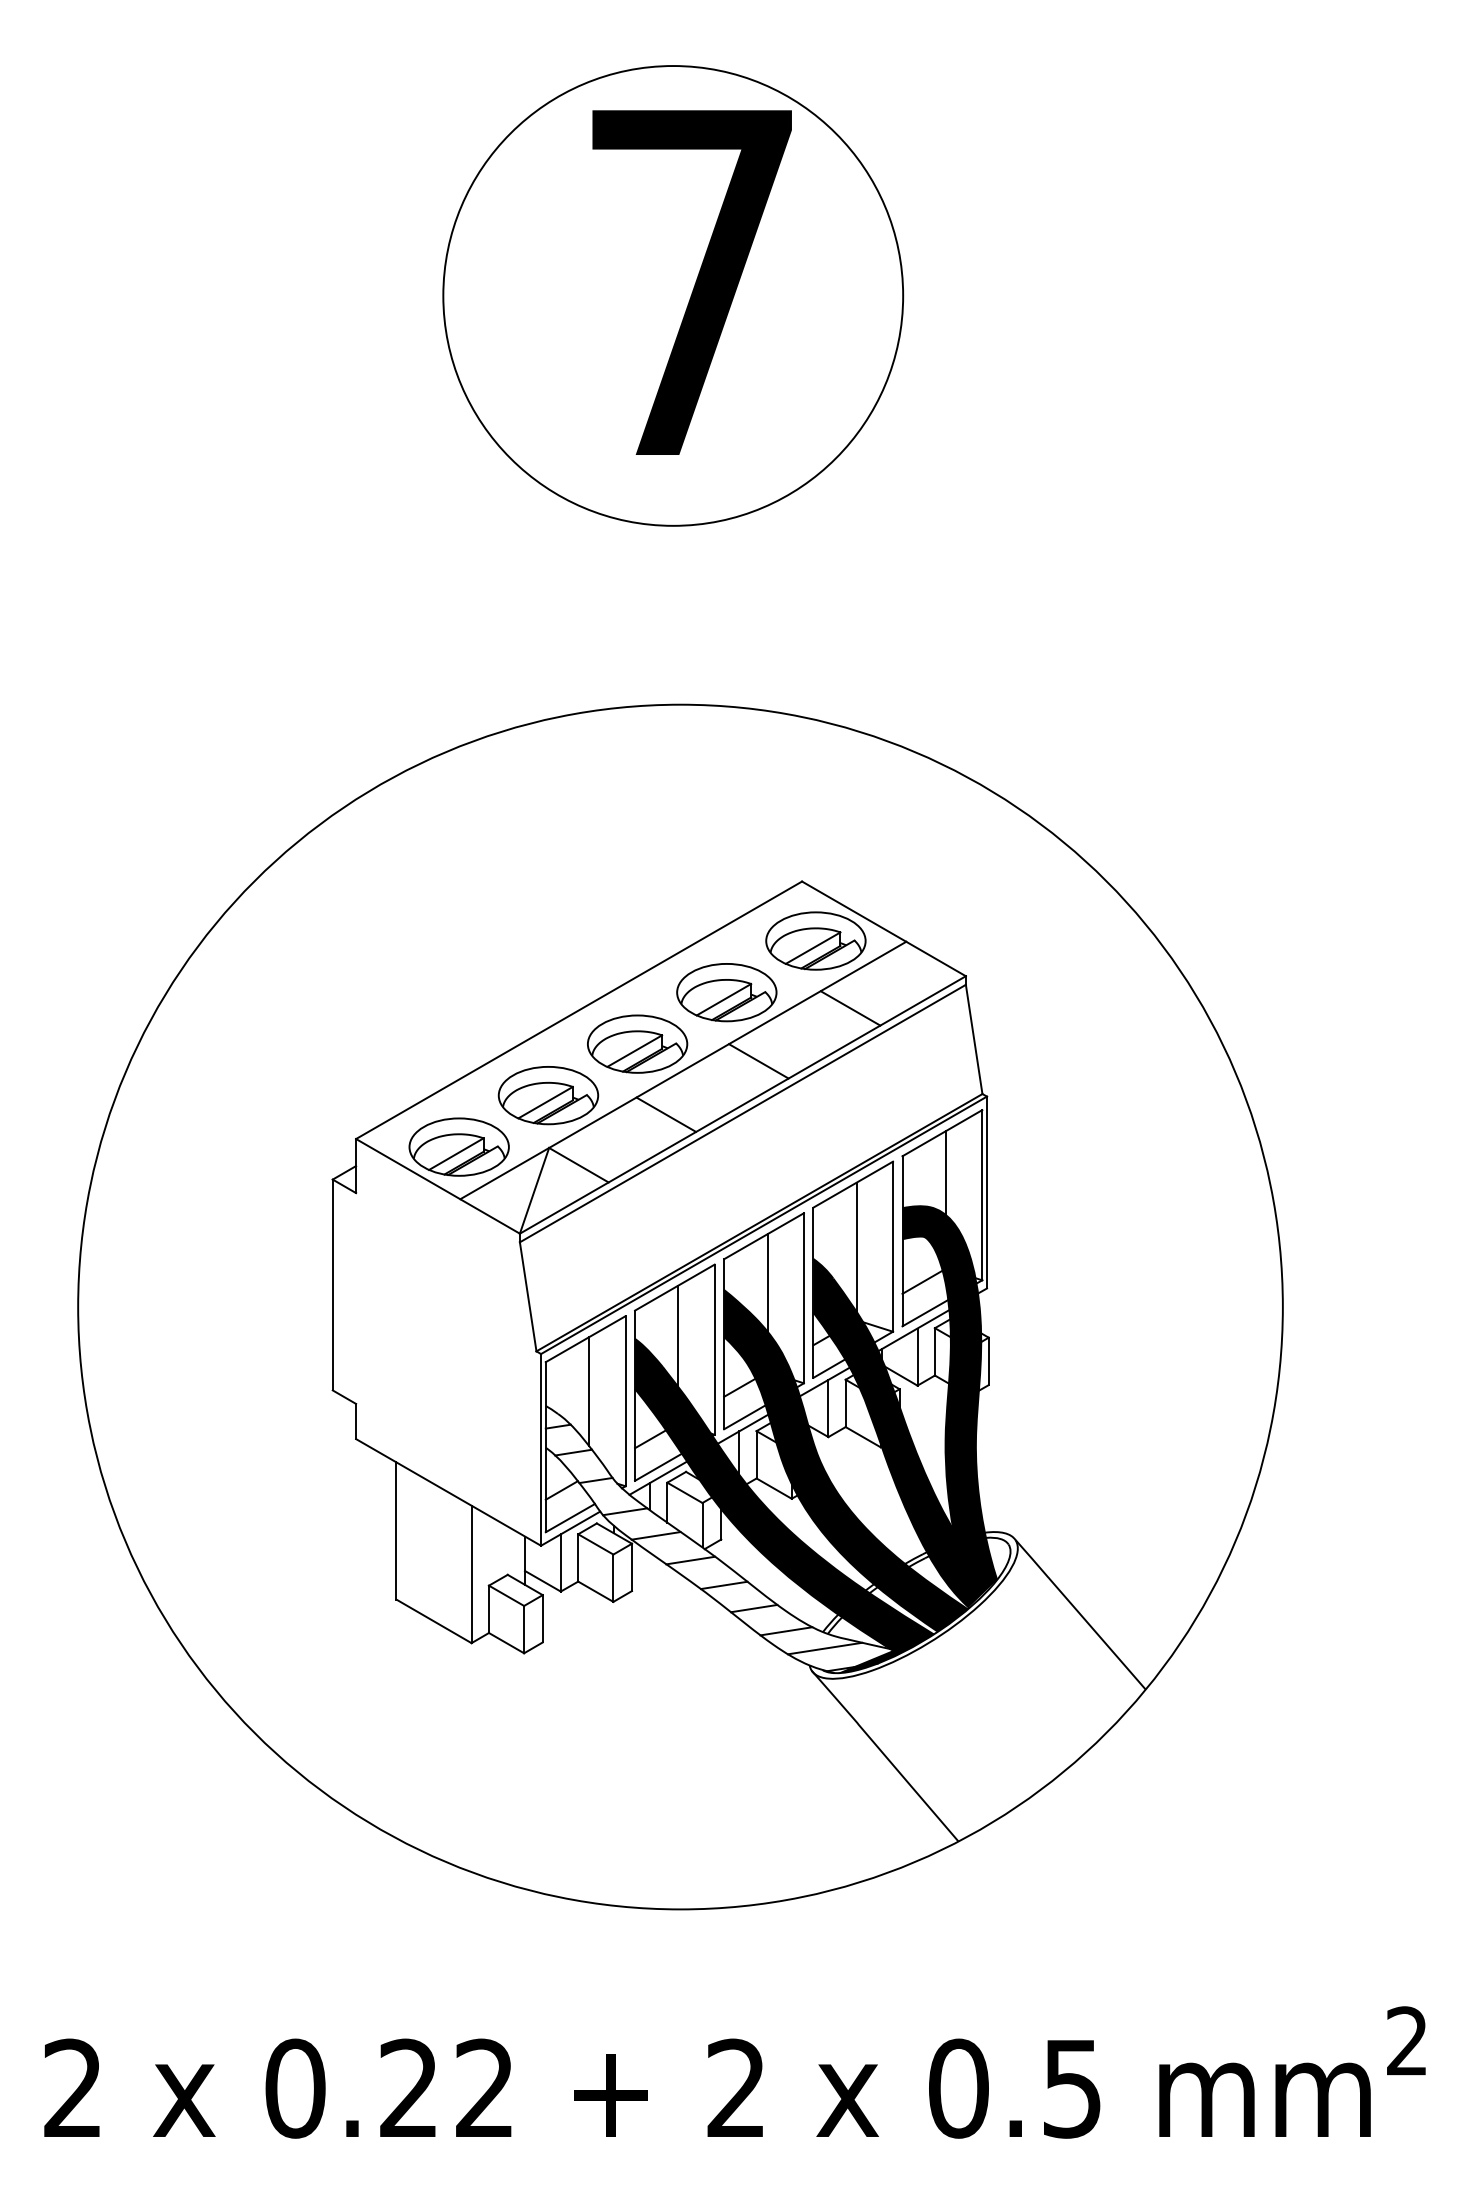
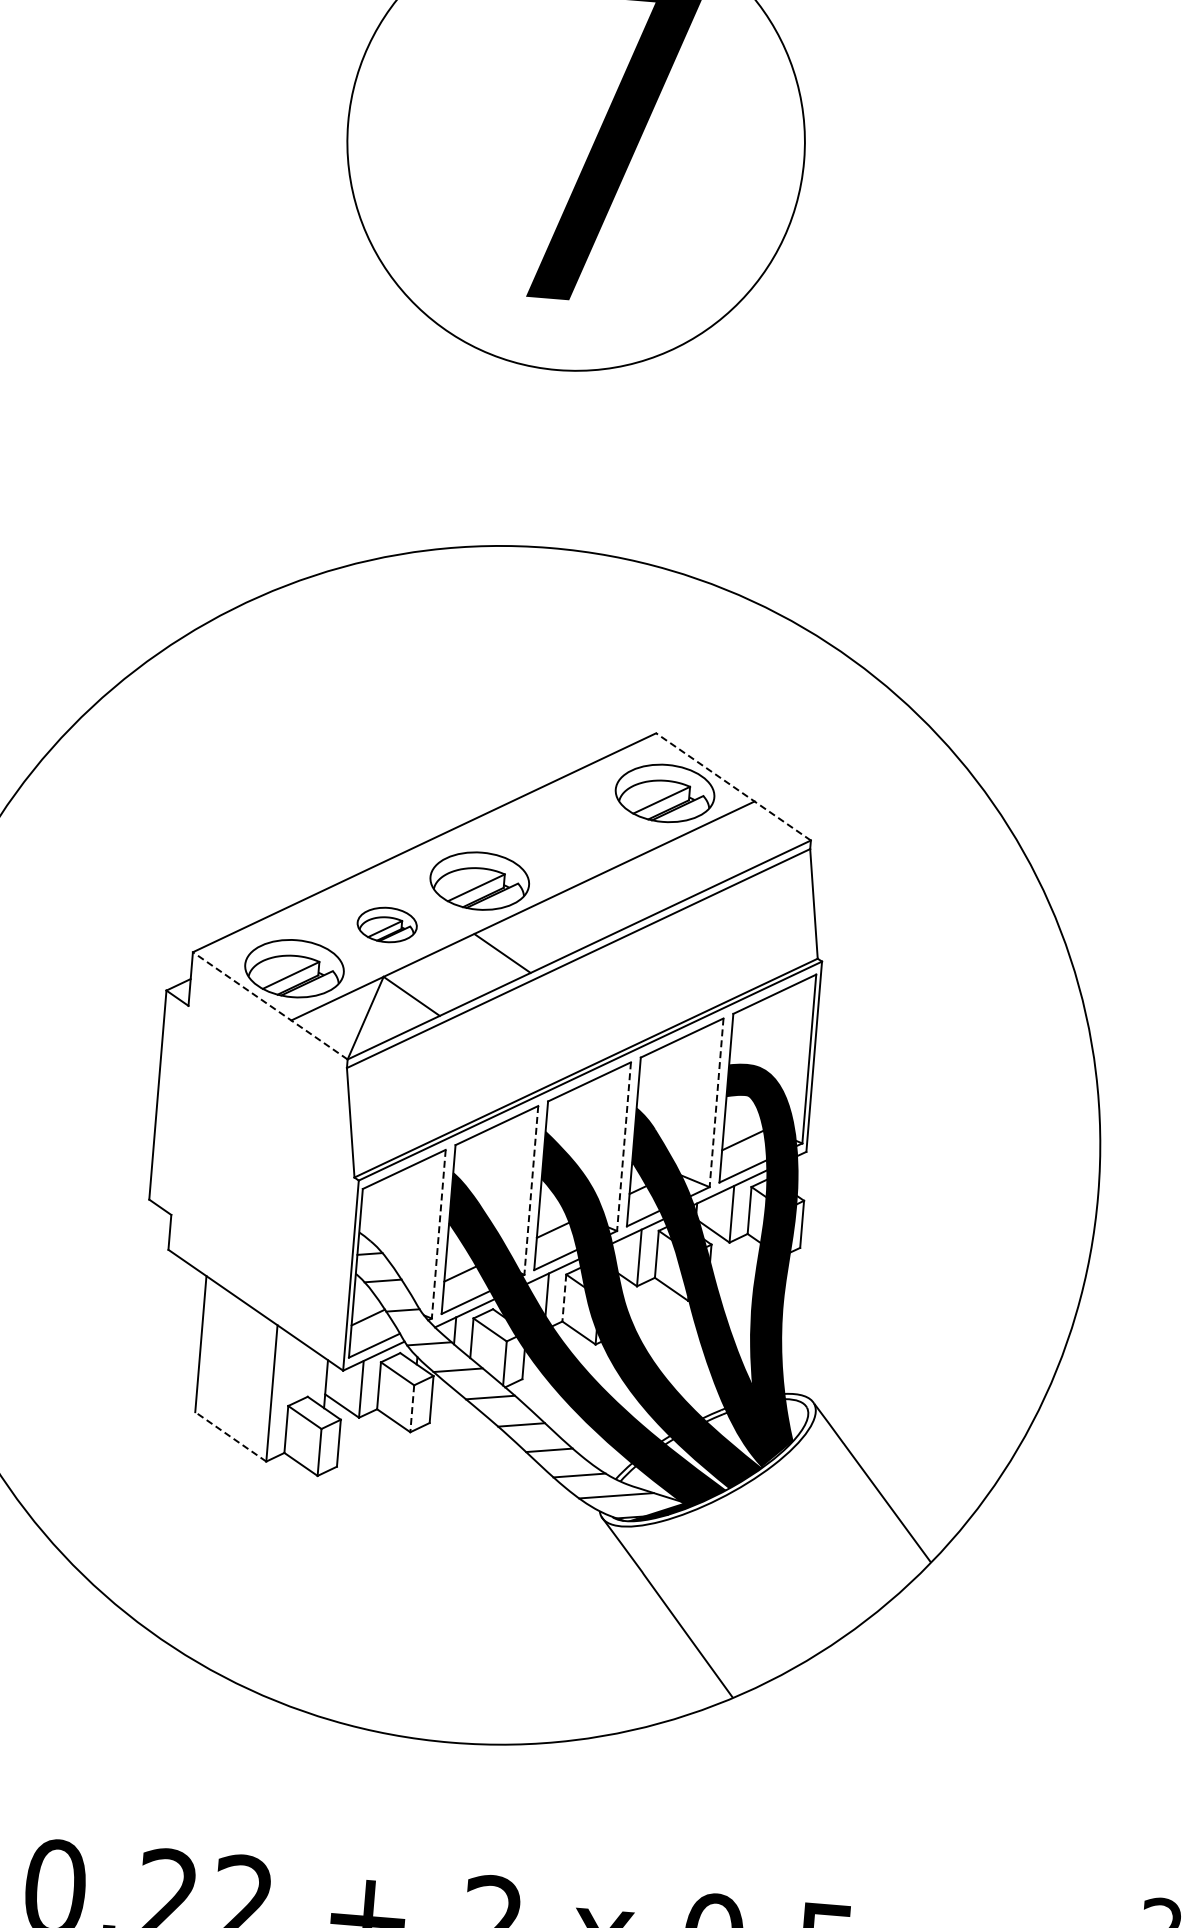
line: (883, 928) -> (733, 786), solid -> dashed
part: (726, 992) -> (572, 837), removed
line: (850, 1008) -> (693, 863), removed
line: (758, 1061) -> (598, 908), removed
part: (548, 1095) -> (387, 924), size x0.6
line: (945, 1172) -> (774, 1033), removed
line: (438, 1186) -> (270, 1006), solid -> dashed
line: (856, 1246) -> (680, 1099), removed
line: (893, 1247) -> (716, 1103), solid -> dashed
line: (767, 1282) -> (589, 1128), removed
line: (803, 1298) -> (623, 1146), solid -> dashed
line: (678, 1336) -> (496, 1174), removed
line: (714, 1350) -> (531, 1191), solid -> dashed
line: (589, 1391) -> (403, 1221), removed
line: (625, 1401) -> (438, 1234), solid -> dashed
line: (756, 1454) -> (564, 1297), solid -> dashed
line: (613, 1578) -> (412, 1409), solid -> dashed
line: (433, 1621) -> (230, 1437), solid -> dashed

